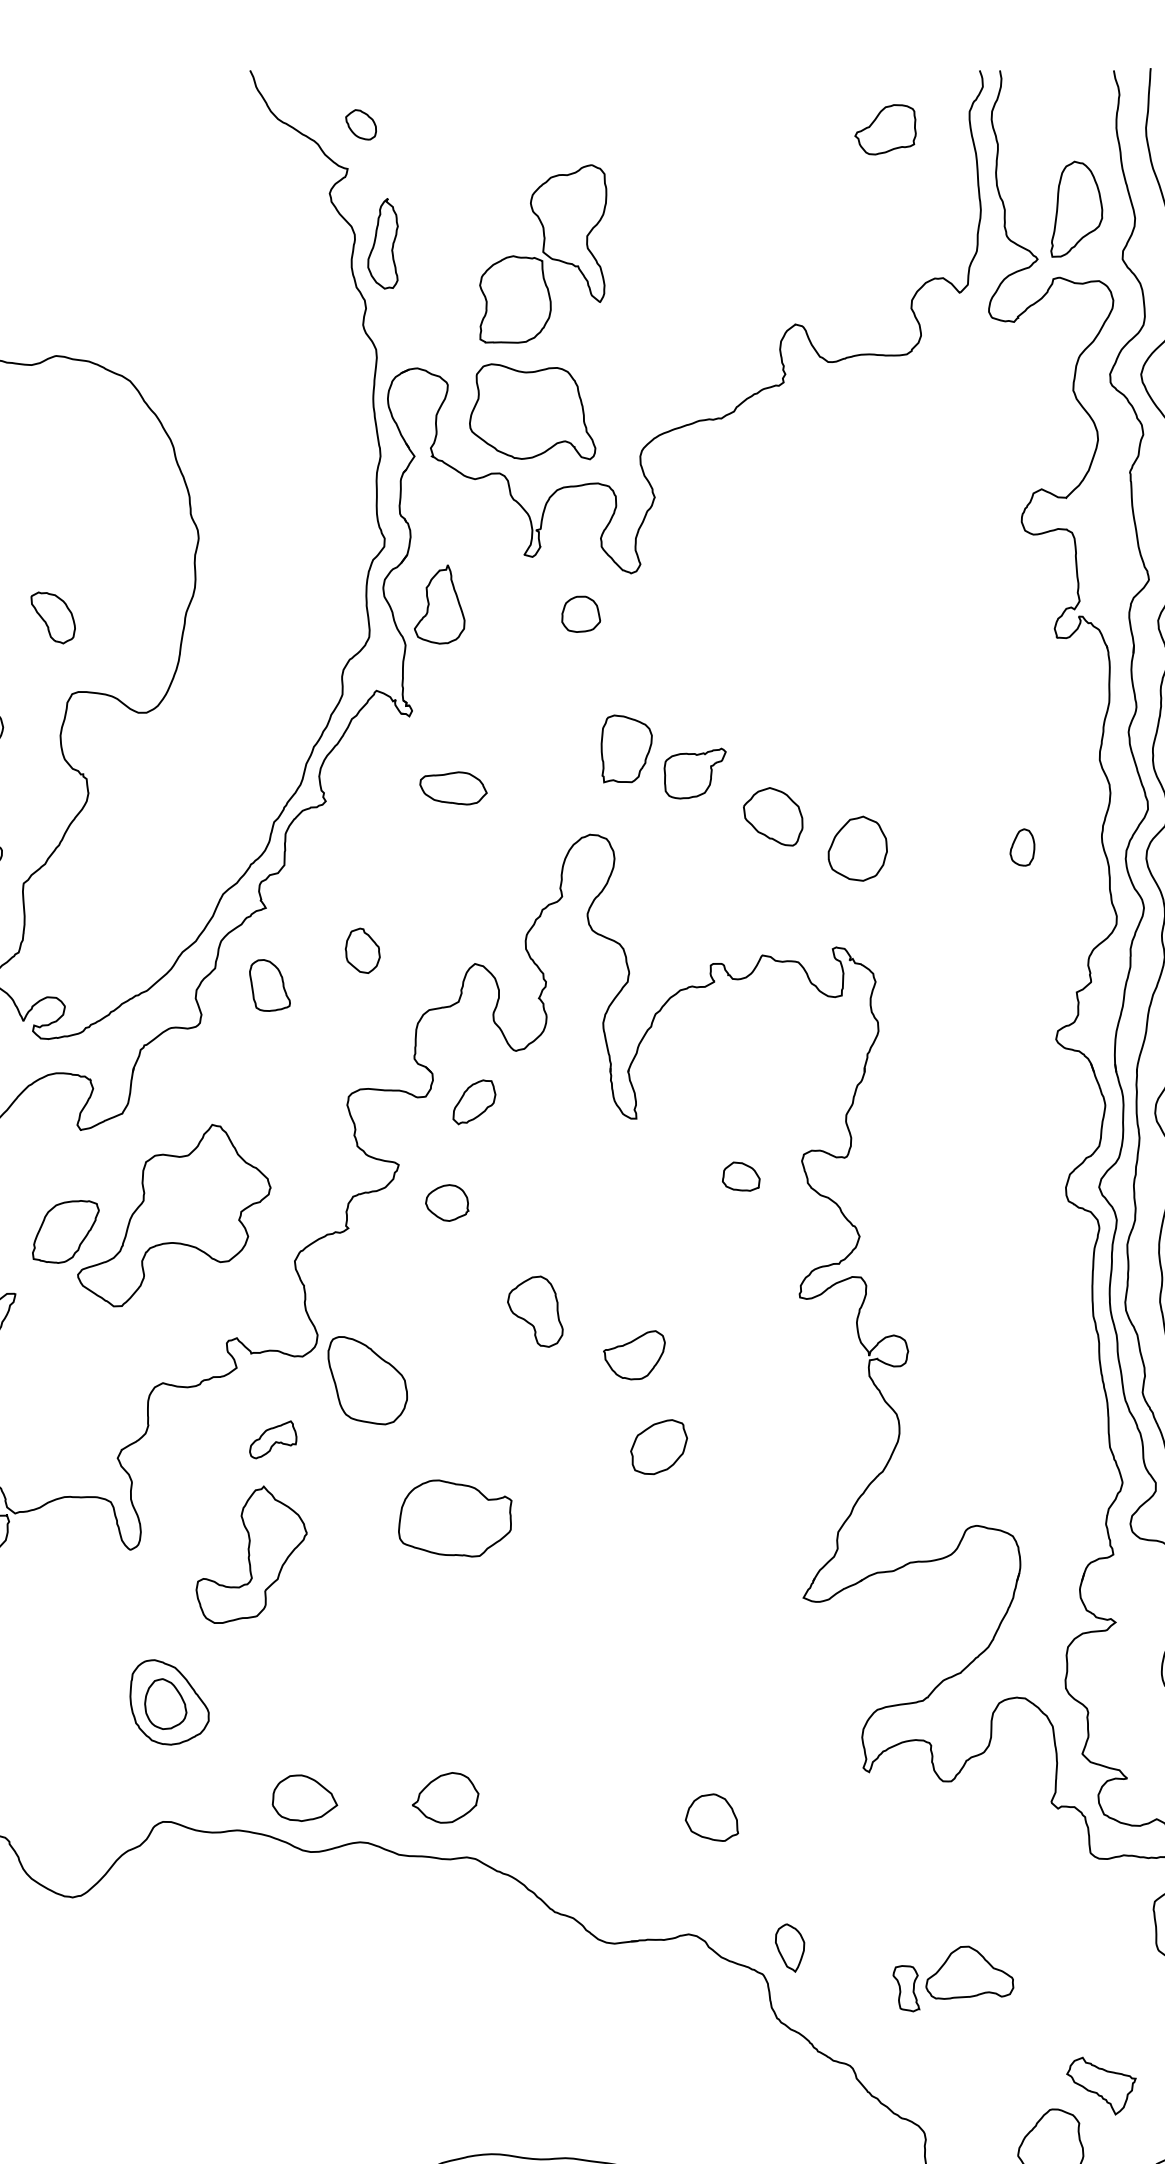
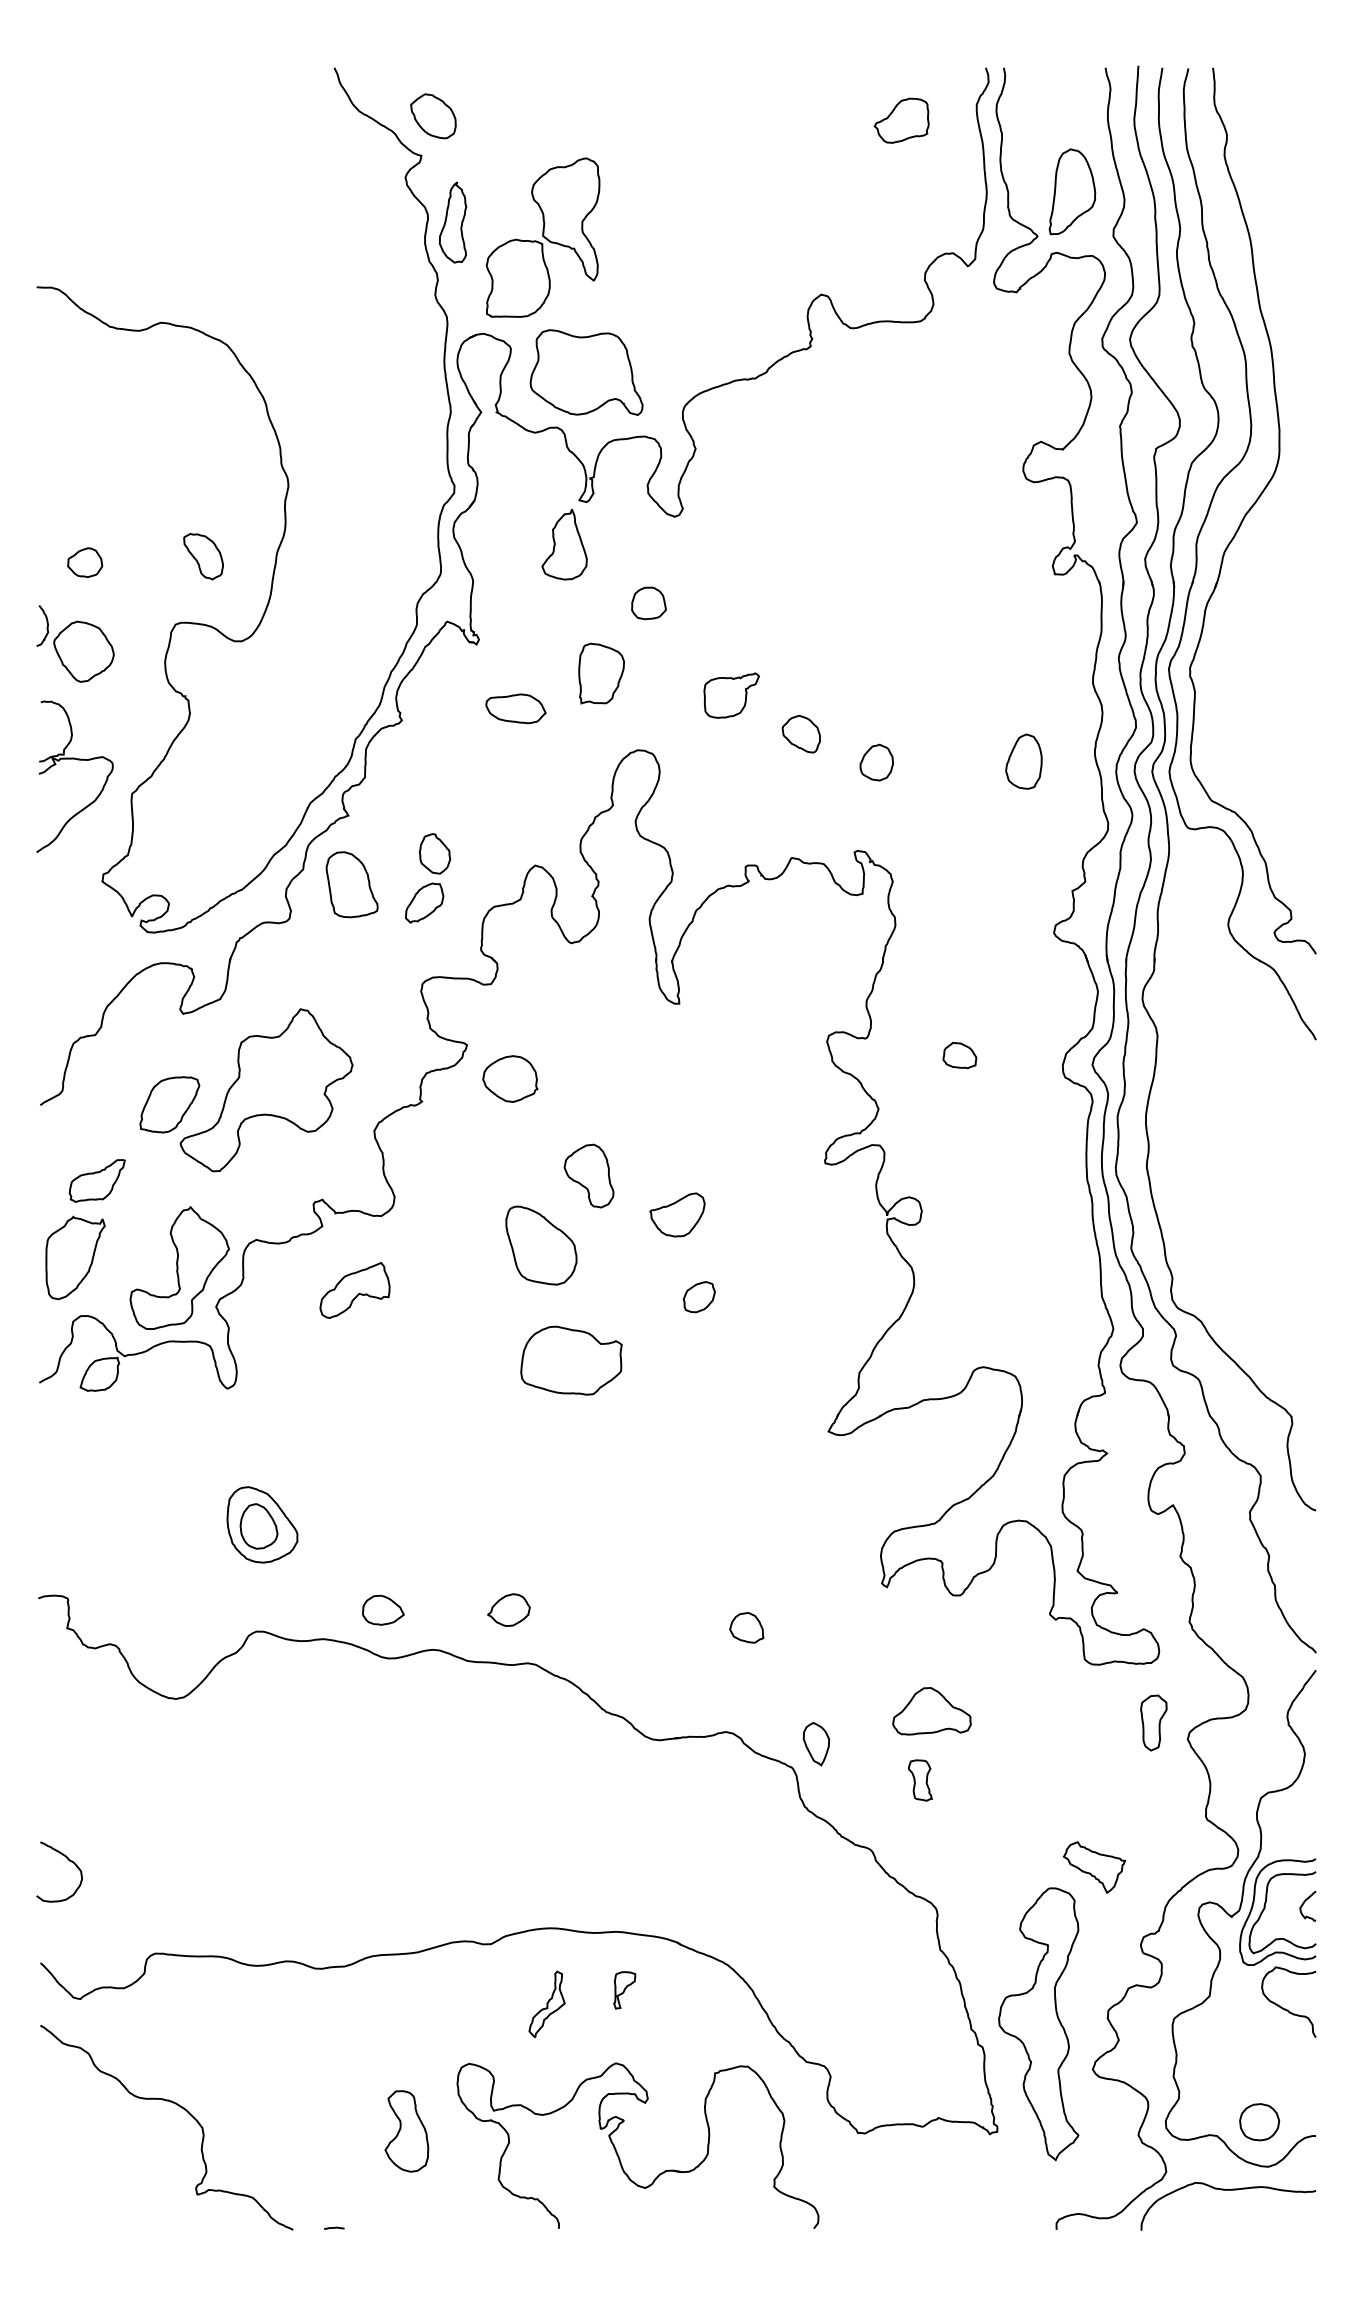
part: (361, 124) -> (433, 116), size x1.67
part: (542, 253) -> (542, 237), moved
part: (439, 604) -> (564, 544), moved
part: (580, 614) -> (648, 603), moved
part: (53, 617) -> (203, 556), moved
part: (626, 748) -> (601, 673), moved
part: (772, 816) -> (800, 733), size x0.71
part: (1021, 847) -> (1023, 761), size x1.67
part: (857, 848) -> (876, 762), size x0.62
part: (269, 985) -> (351, 884), size x1.43
part: (474, 1101) -> (424, 902), moved
part: (740, 1176) -> (959, 1055), moved
part: (447, 1202) -> (510, 1078), size x1.43
part: (367, 1380) -> (541, 1245), moved
part: (272, 1439) -> (354, 1290), size x1.67
part: (657, 1447) -> (698, 1297), size x0.62
part: (455, 1518) -> (571, 1360), moved
part: (251, 1554) -> (179, 1267), moved
part: (305, 1797) -> (383, 1609), size x0.71
part: (445, 1797) -> (508, 1609), size x0.71
part: (711, 1817) -> (746, 1627), size x0.71
part: (969, 1972) -> (931, 1711), moved

